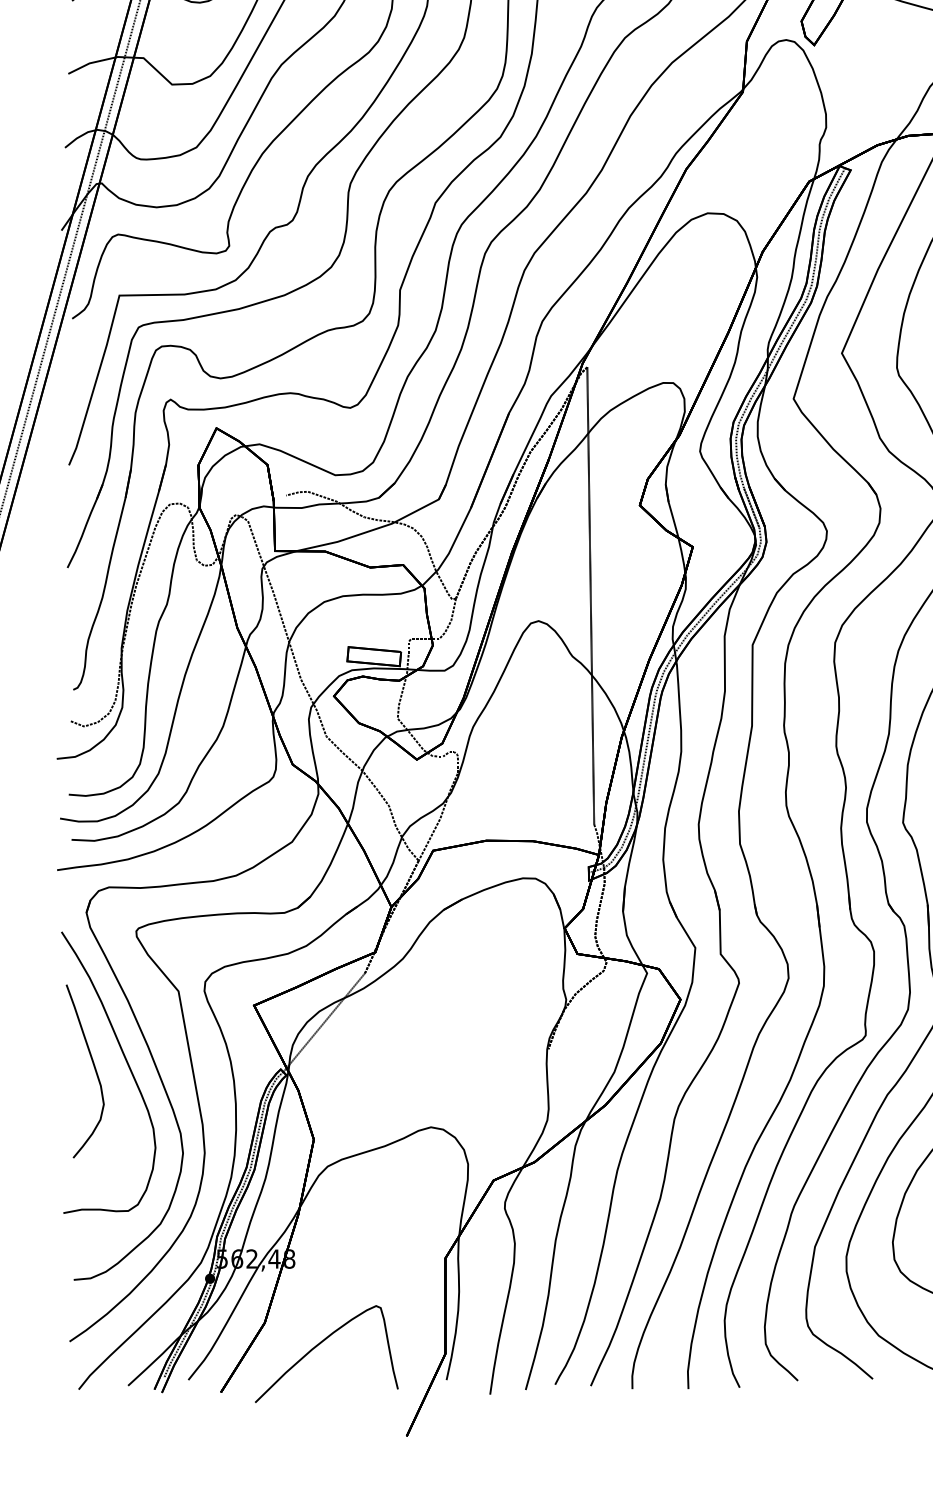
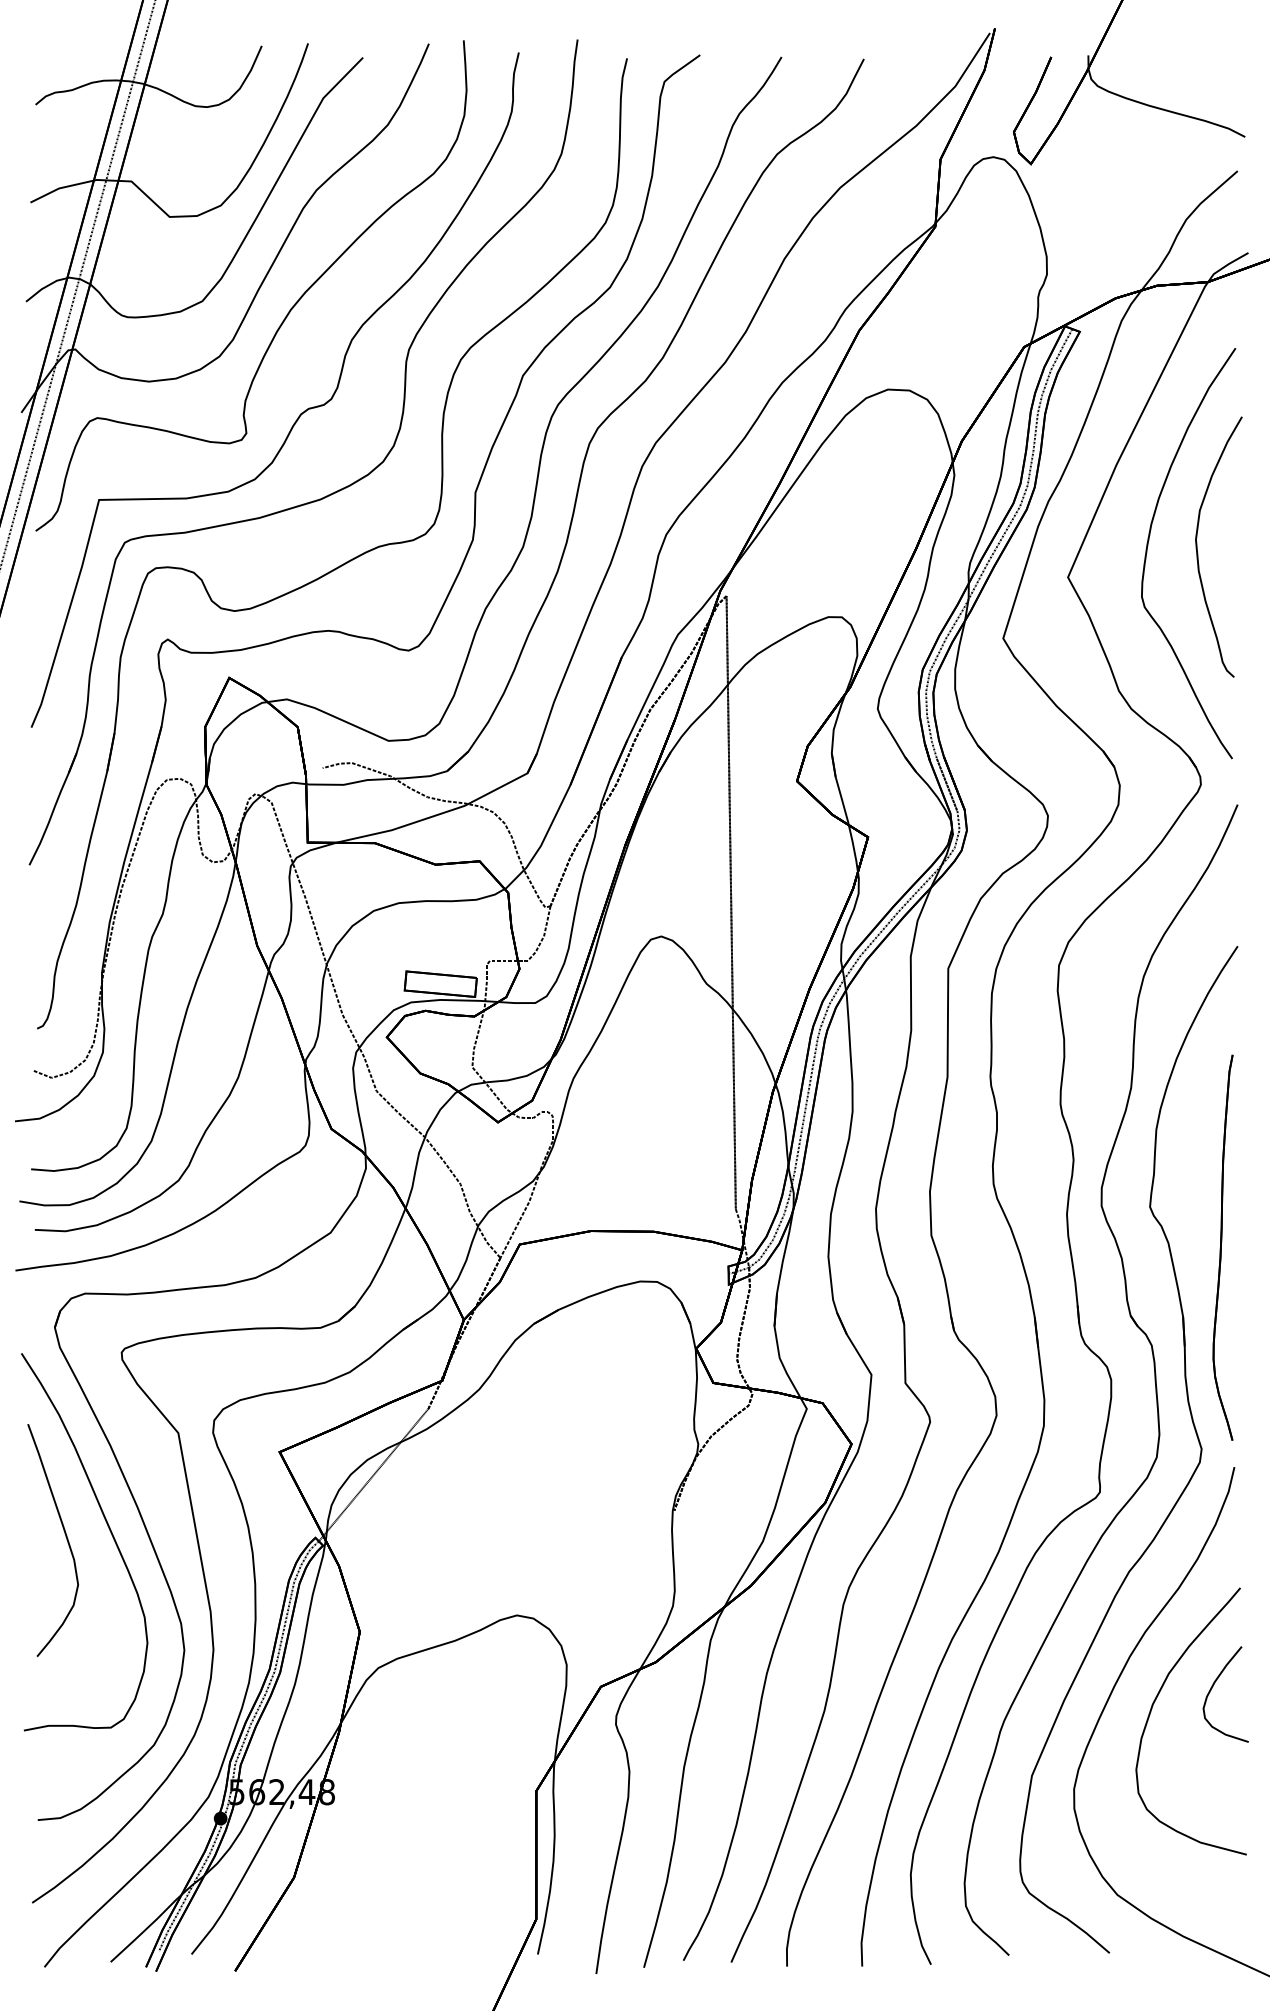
part: (318, 1345) -> (365, 1908), removed

